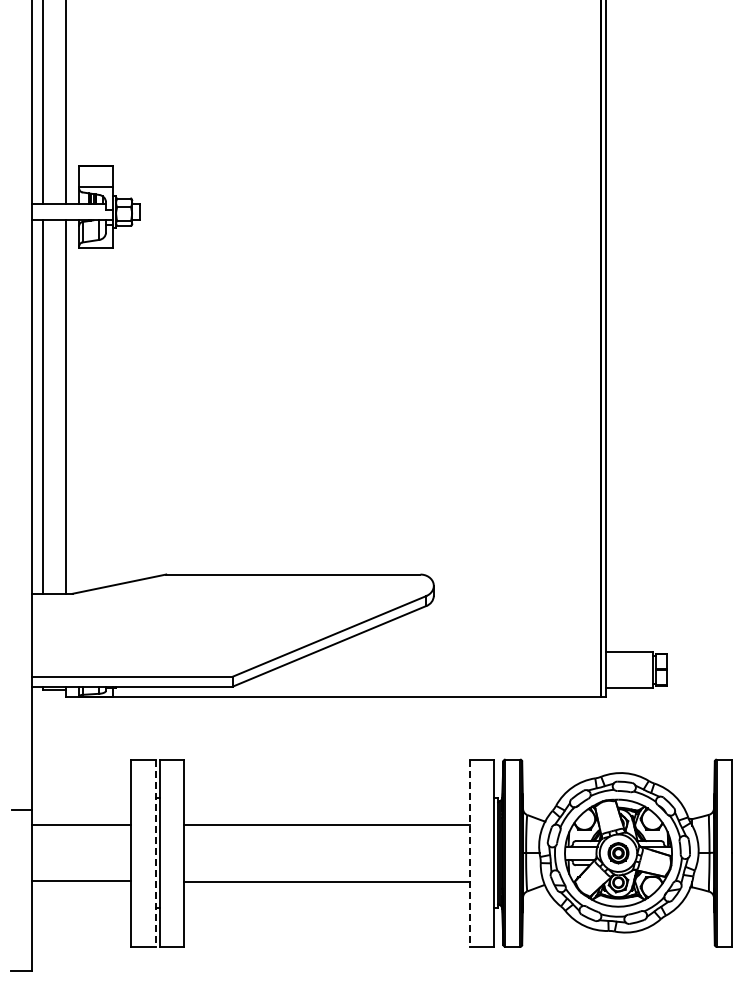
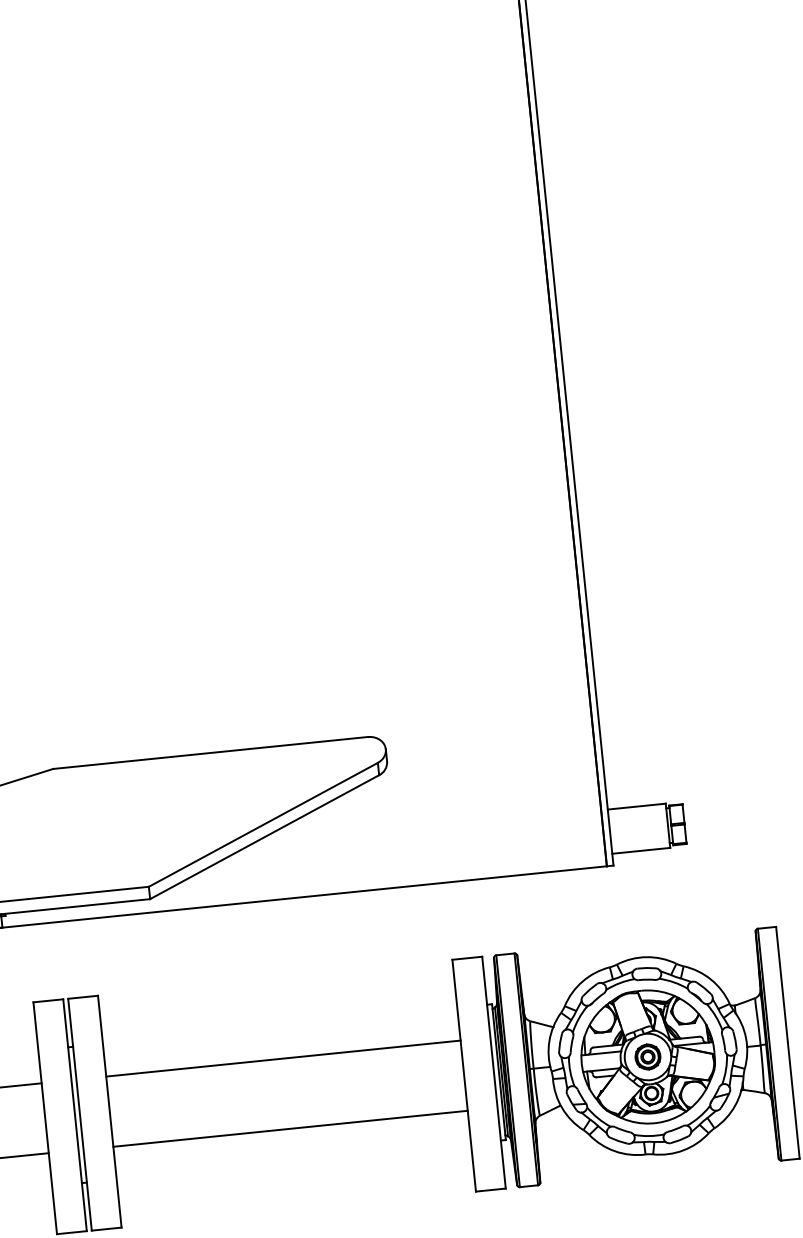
line: (155, 853) -> (74, 1115), dashed -> solid
line: (469, 853) -> (463, 1076), dashed -> solid

